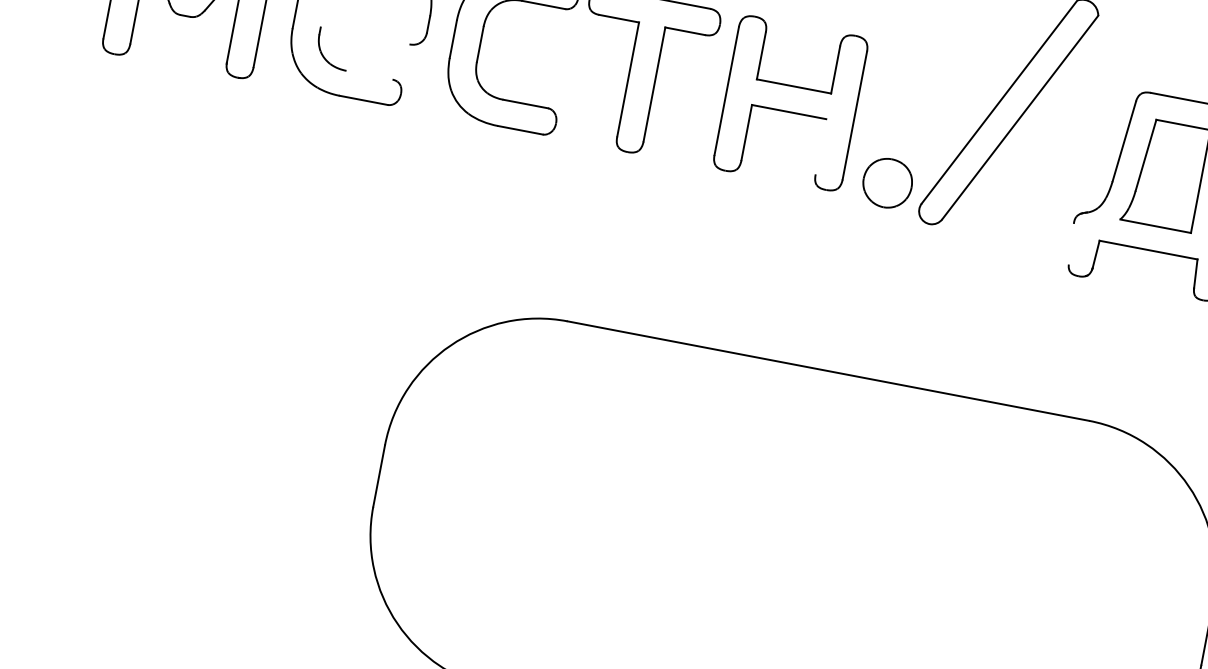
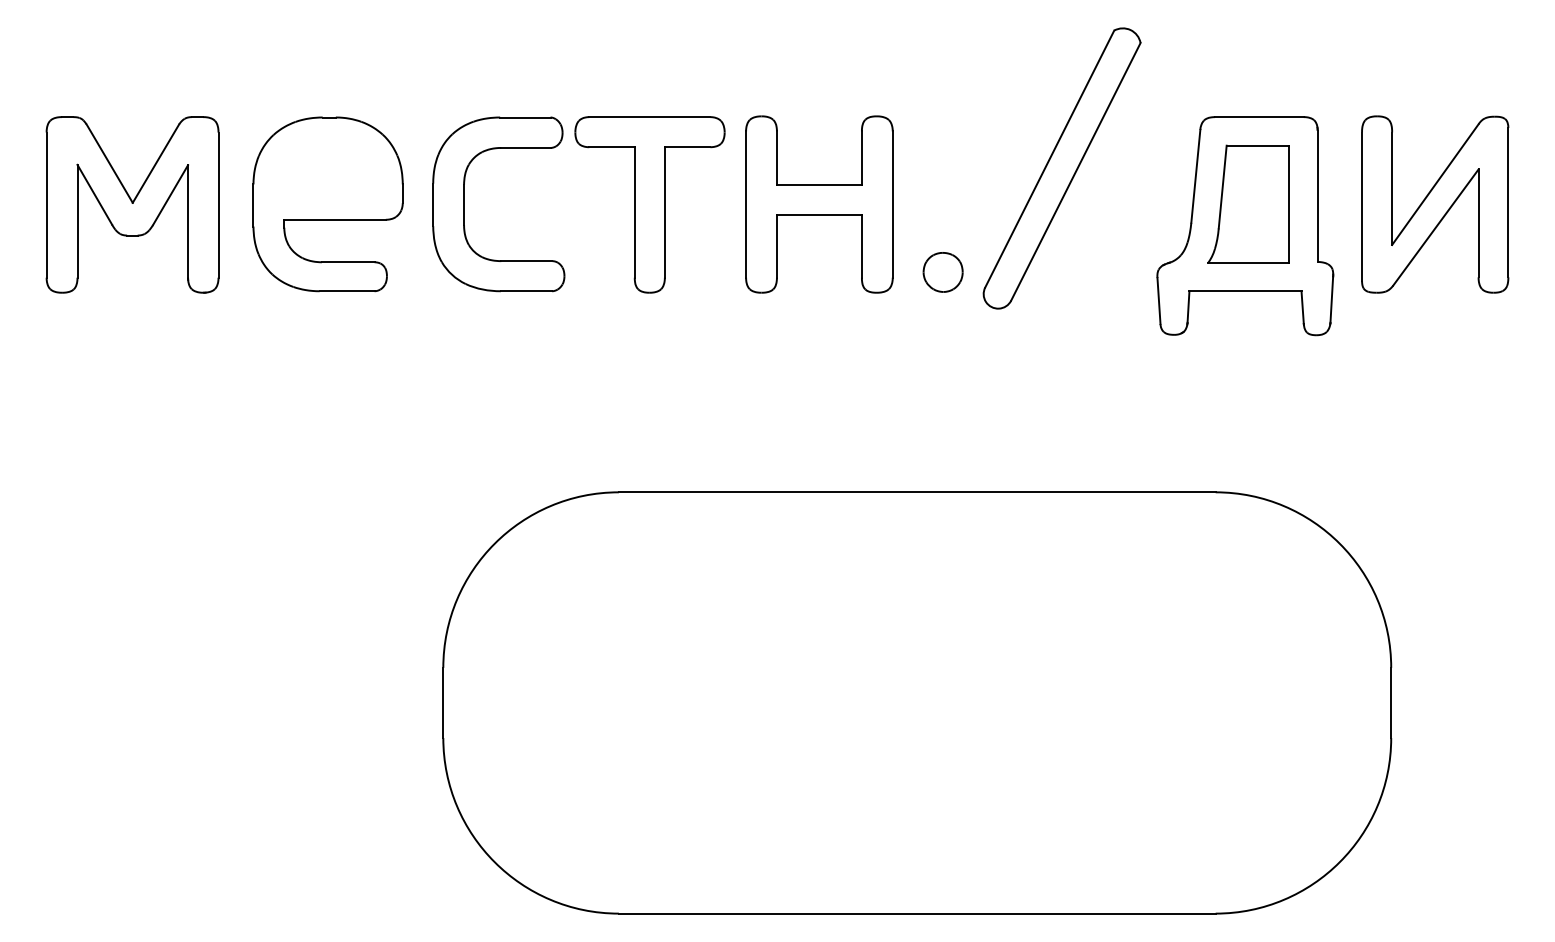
line: (364, 35) -> (334, 219), added
line: (368, 75) -> (347, 262), added
line: (820, 146) -> (861, 245), added
part: (886, 183) -> (942, 272), size x0.71
line: (1071, 243) -> (1158, 300), added

